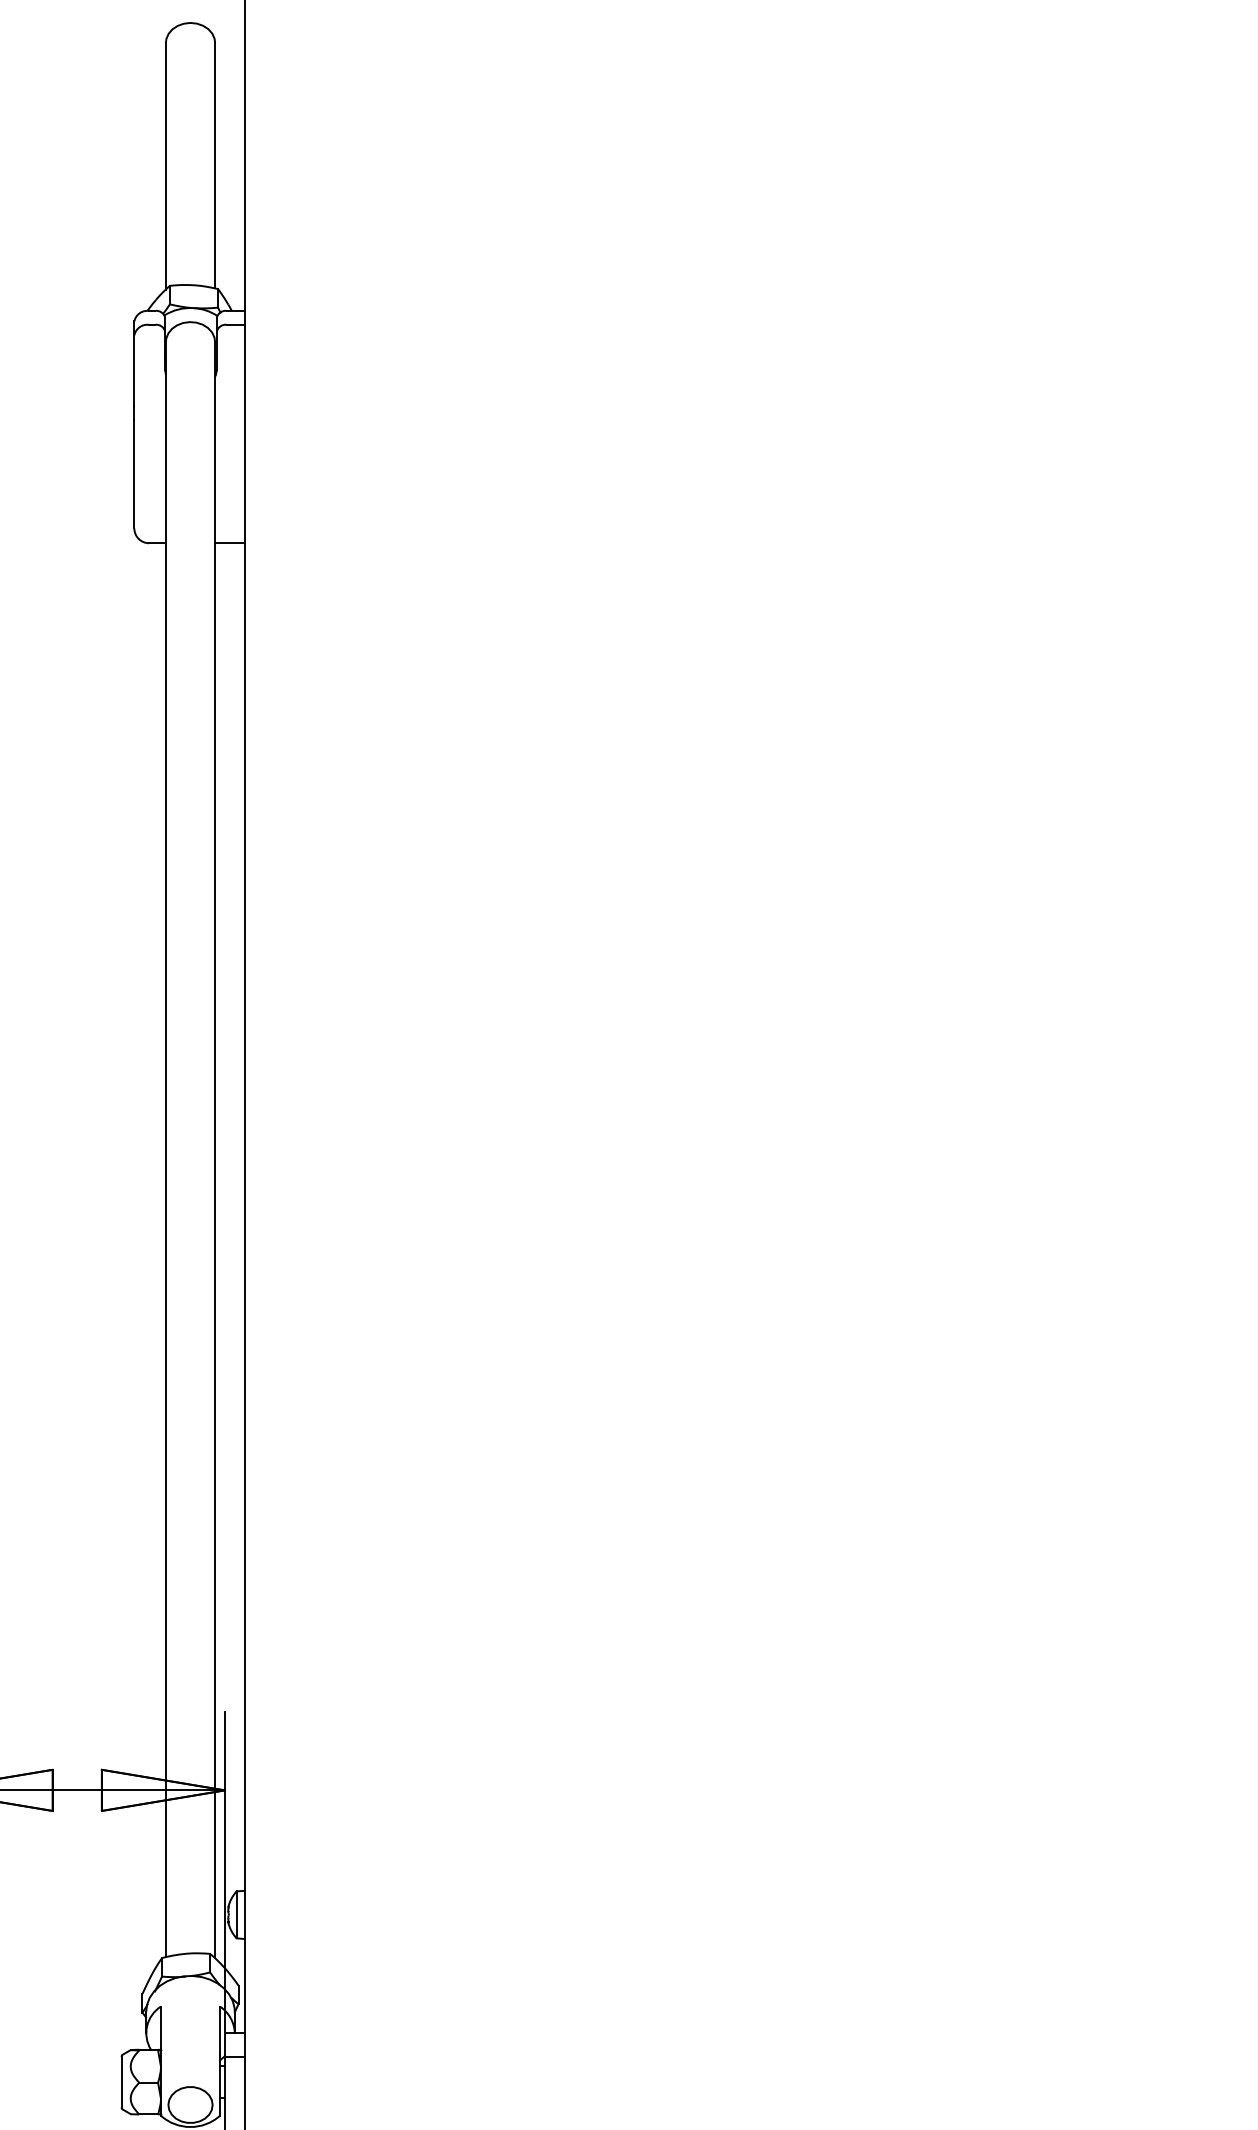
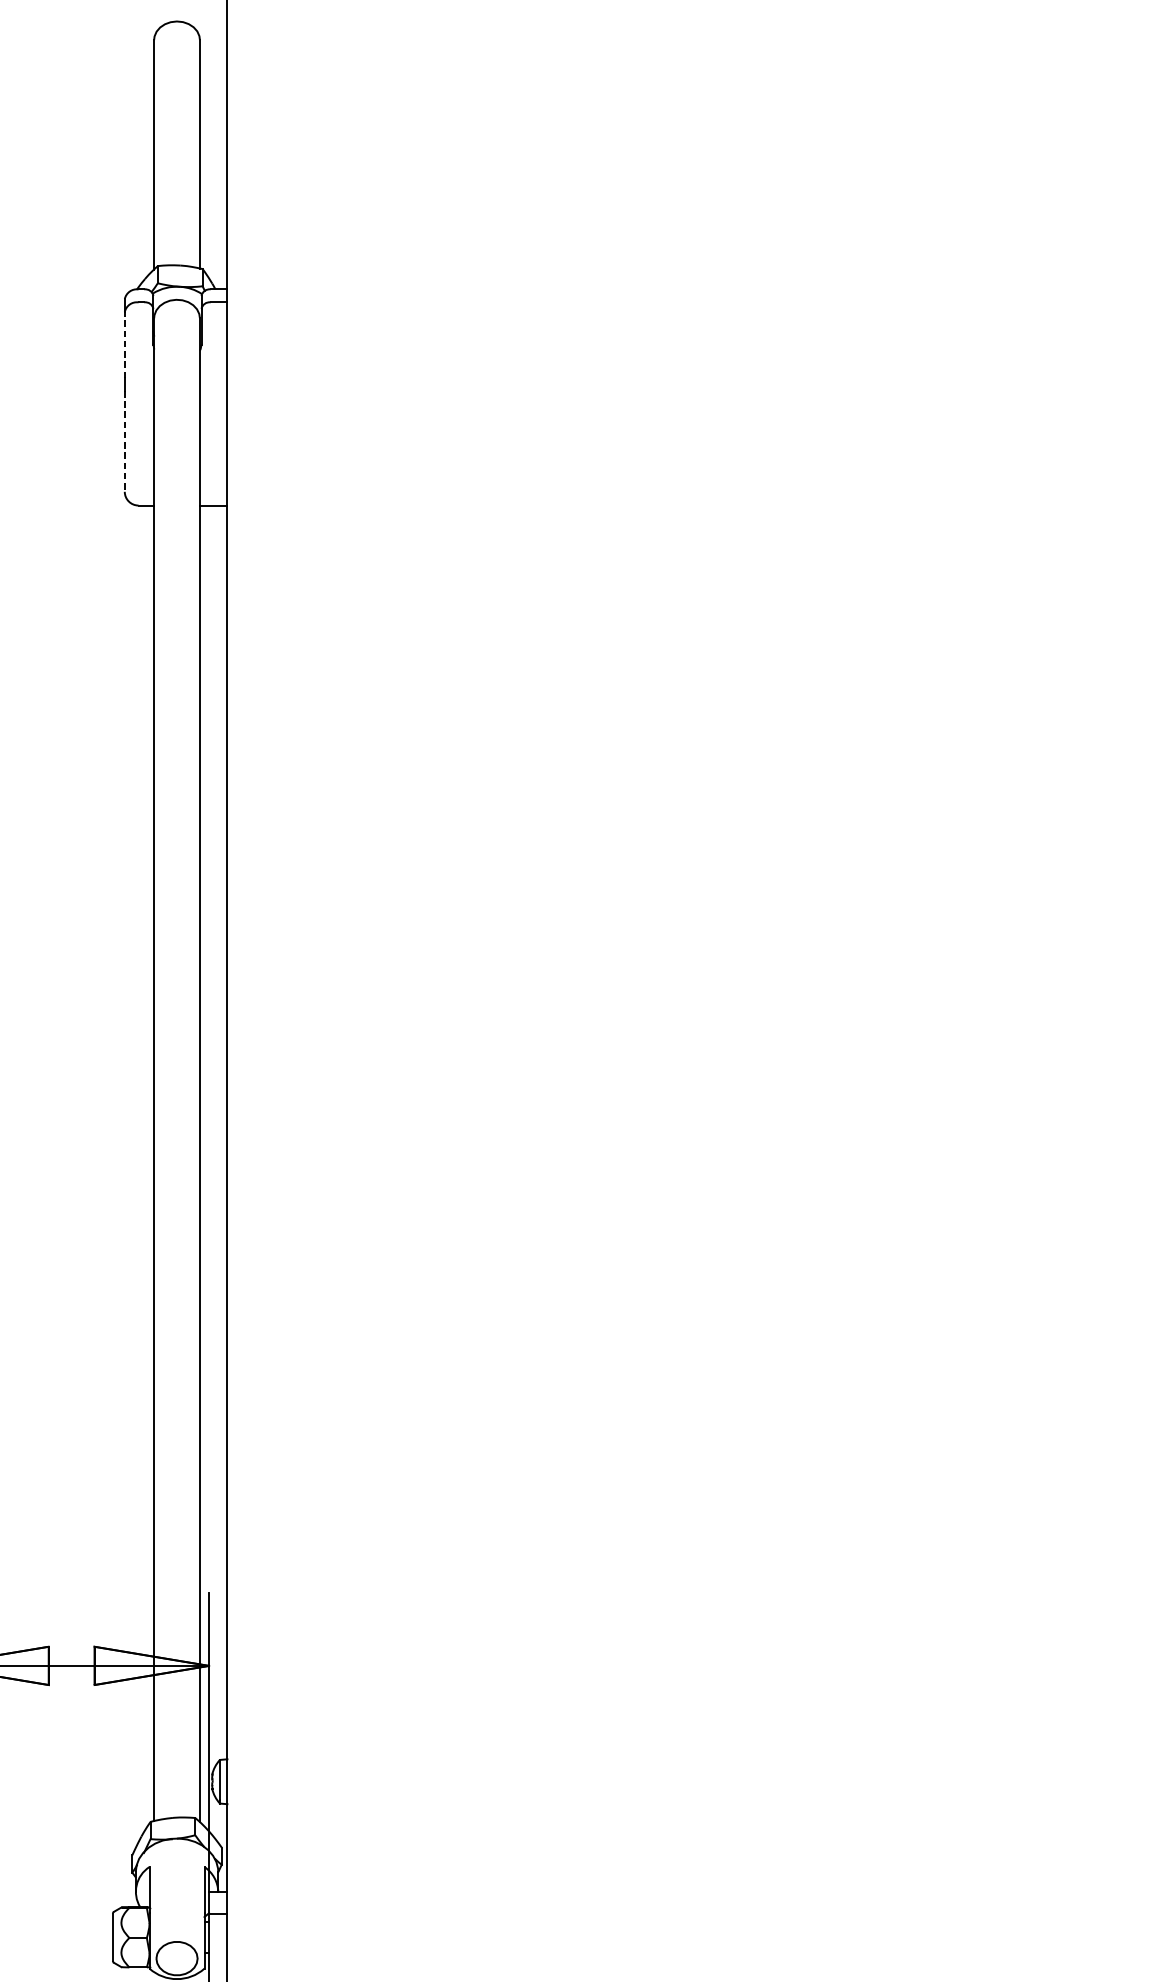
line: (134, 370) -> (124, 344), solid -> dashed
line: (134, 474) -> (124, 441), solid -> dashed

